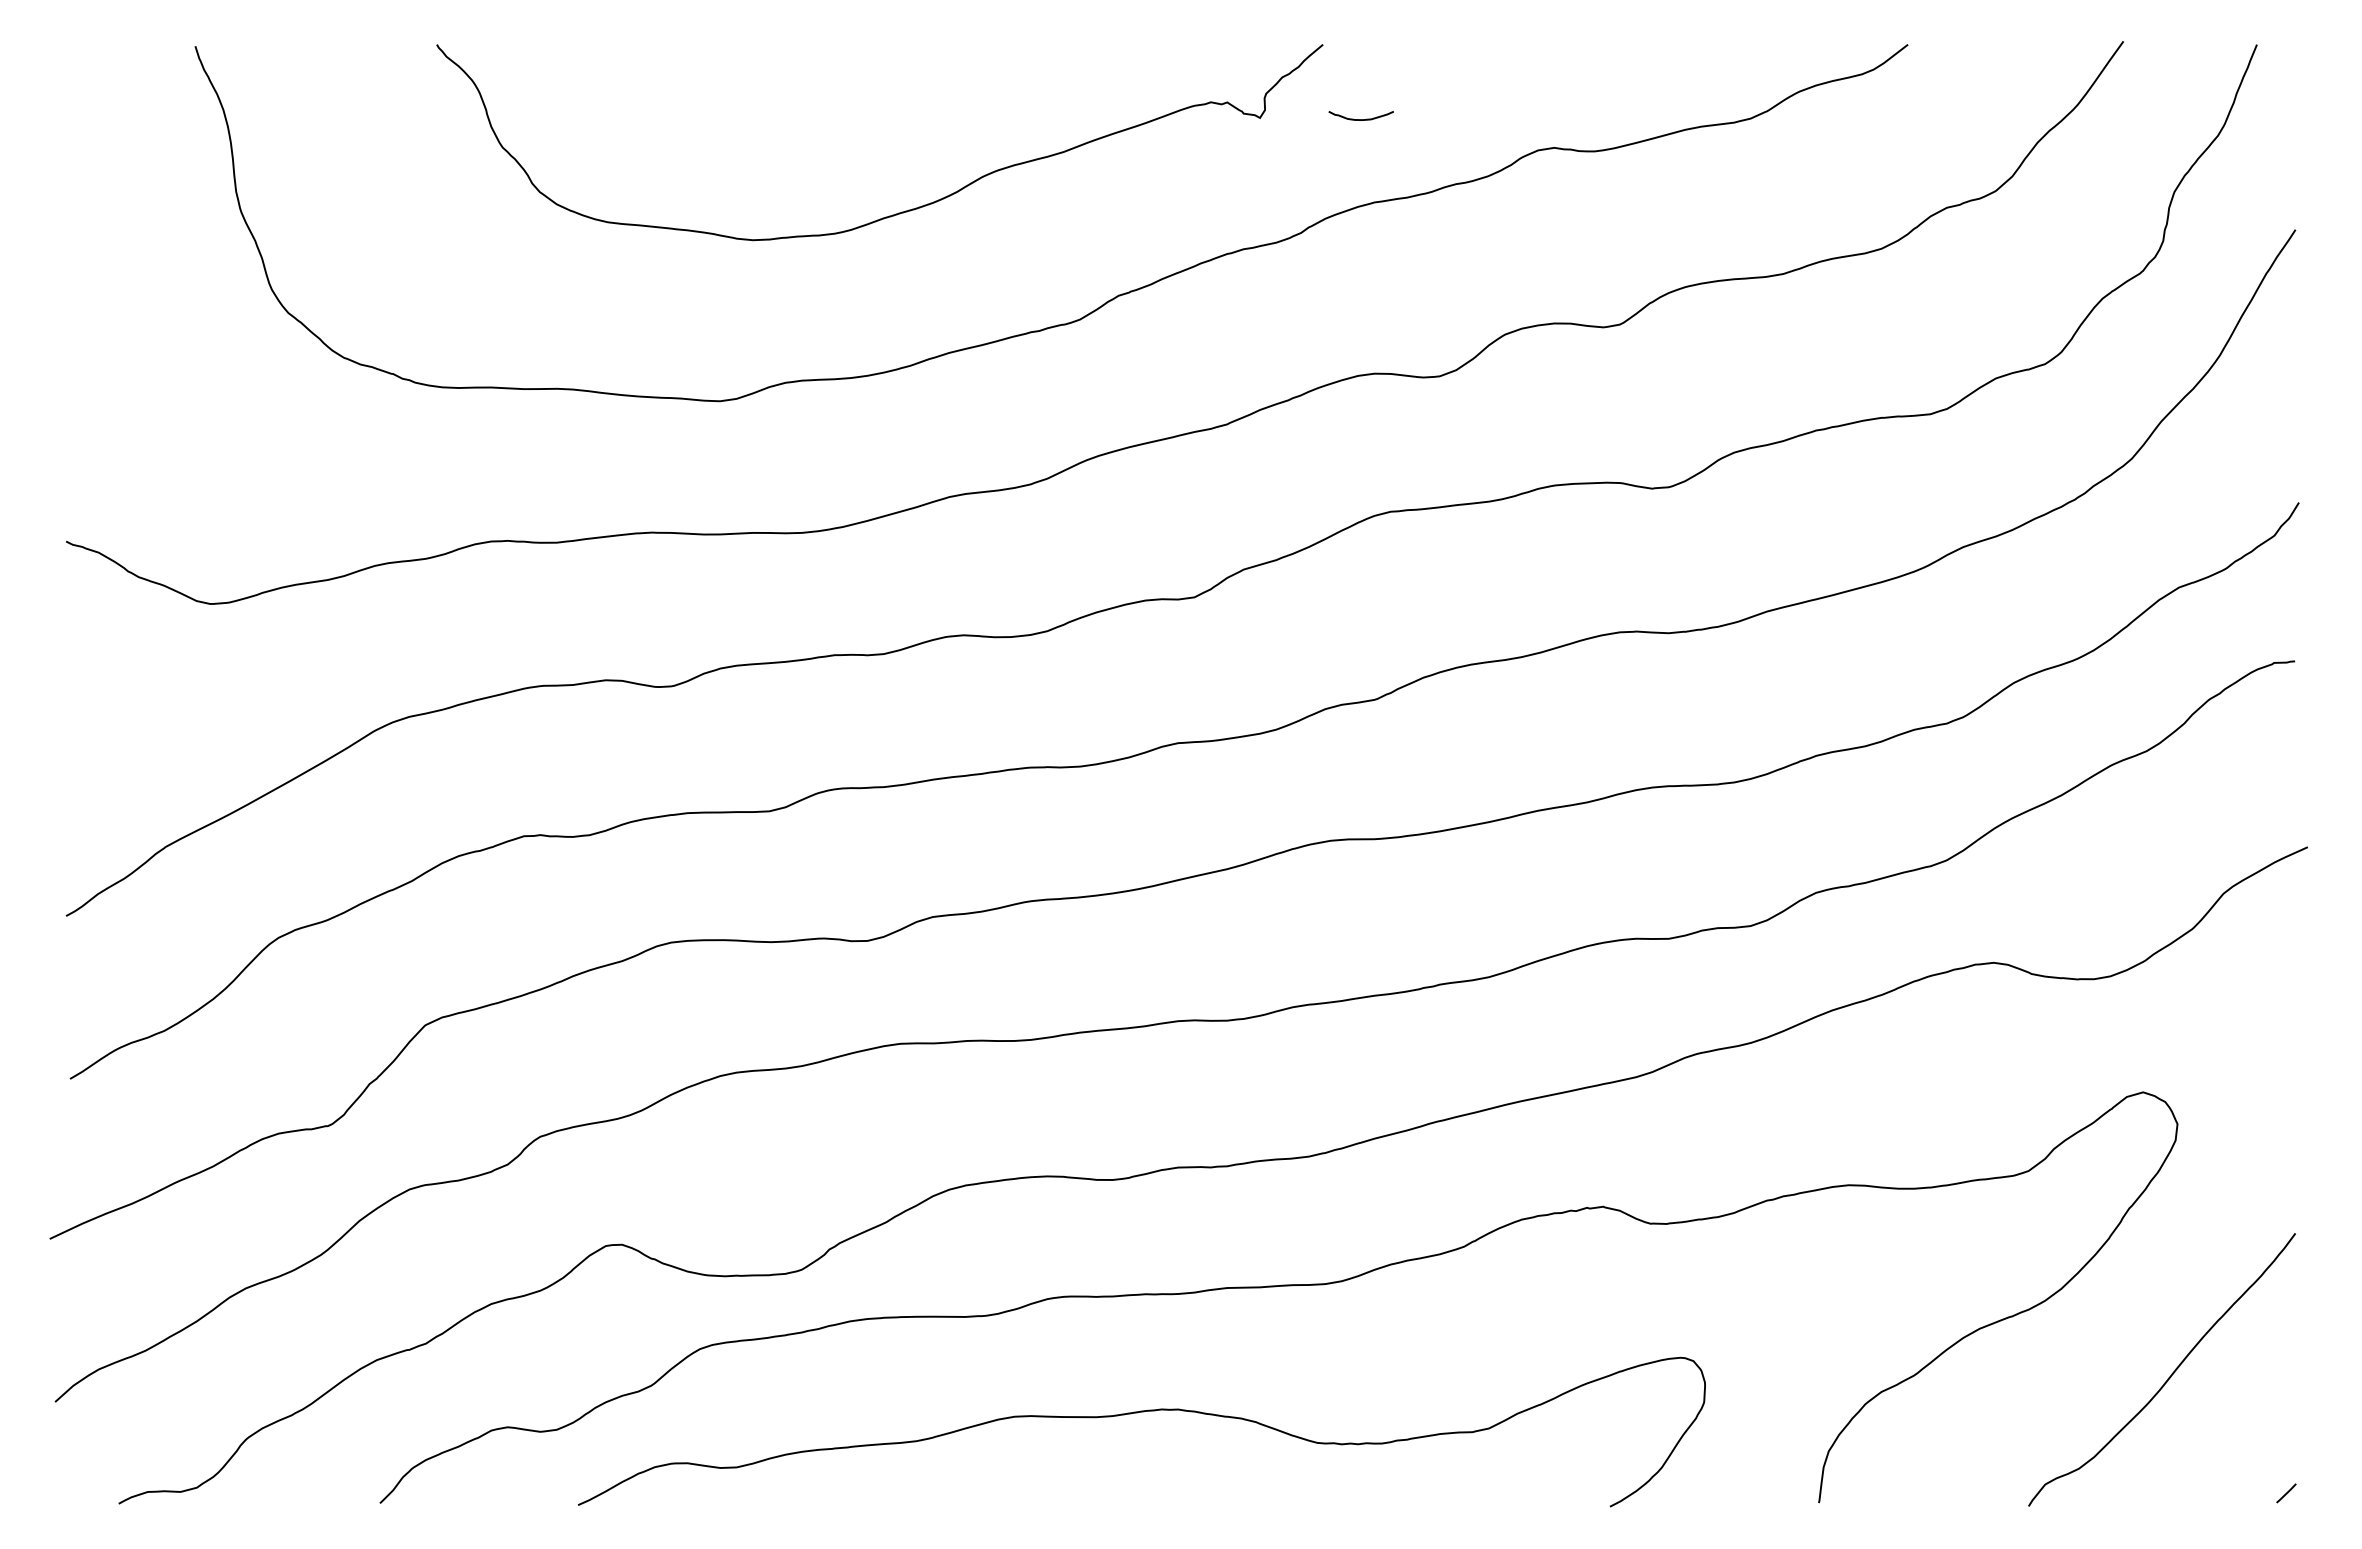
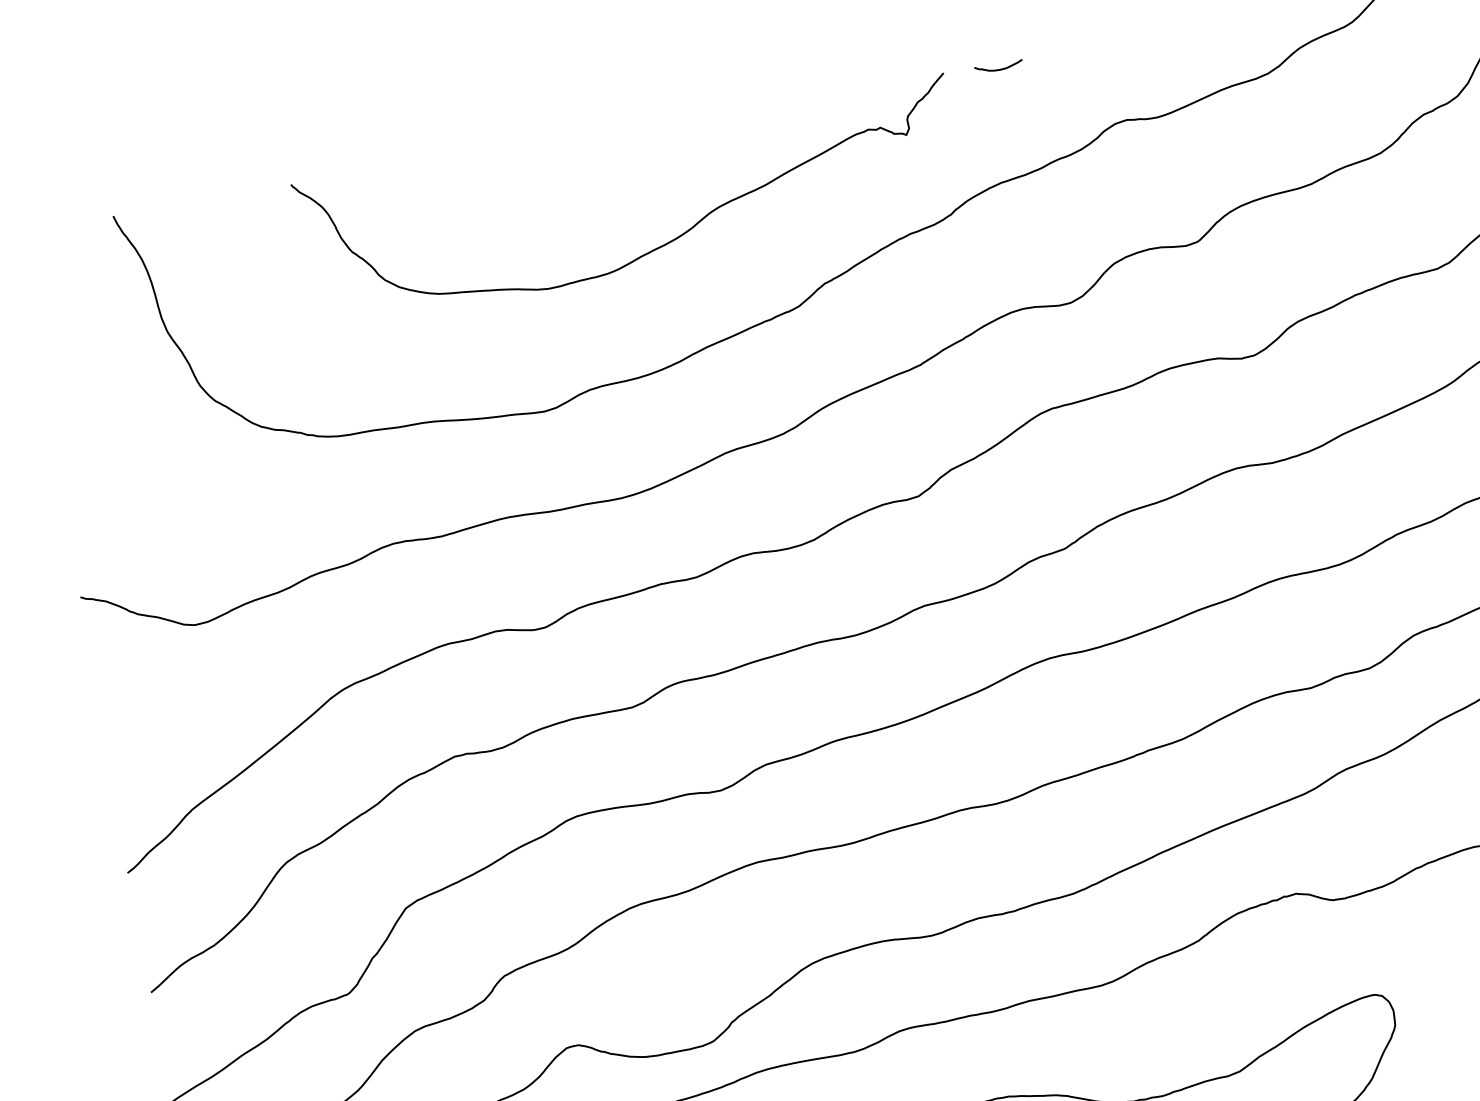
curve: (1360, 119) -> (998, 69), moved

